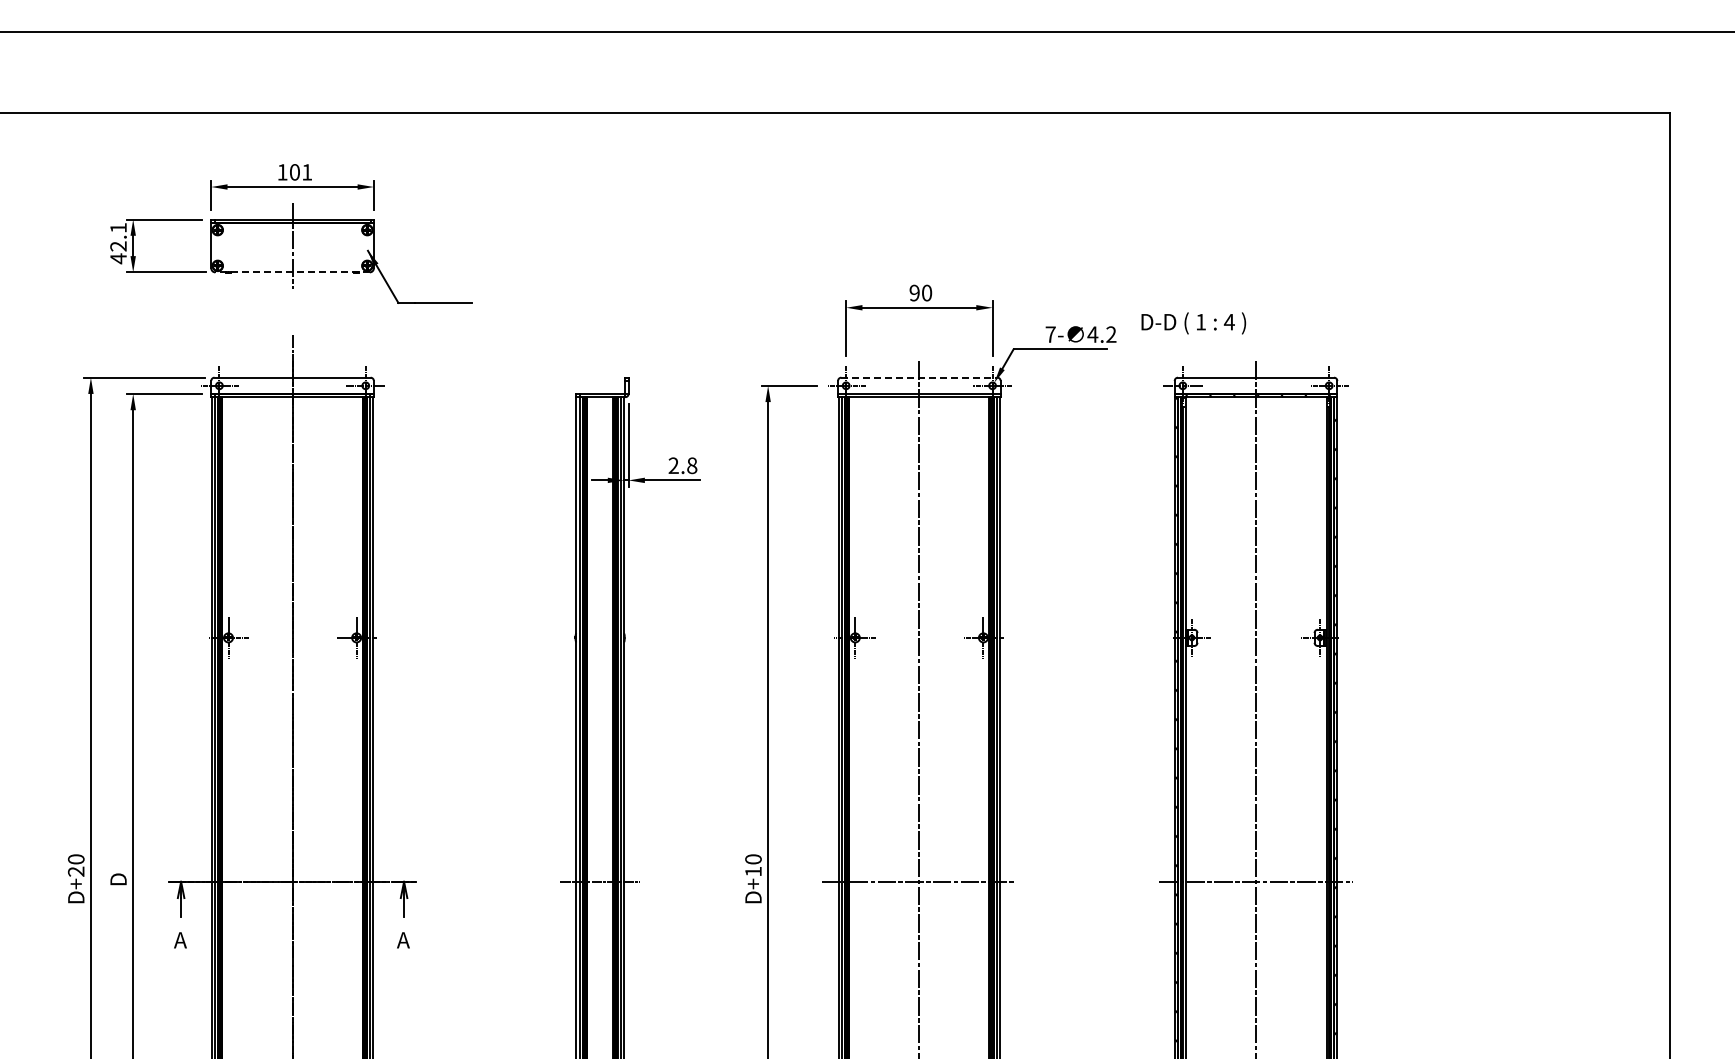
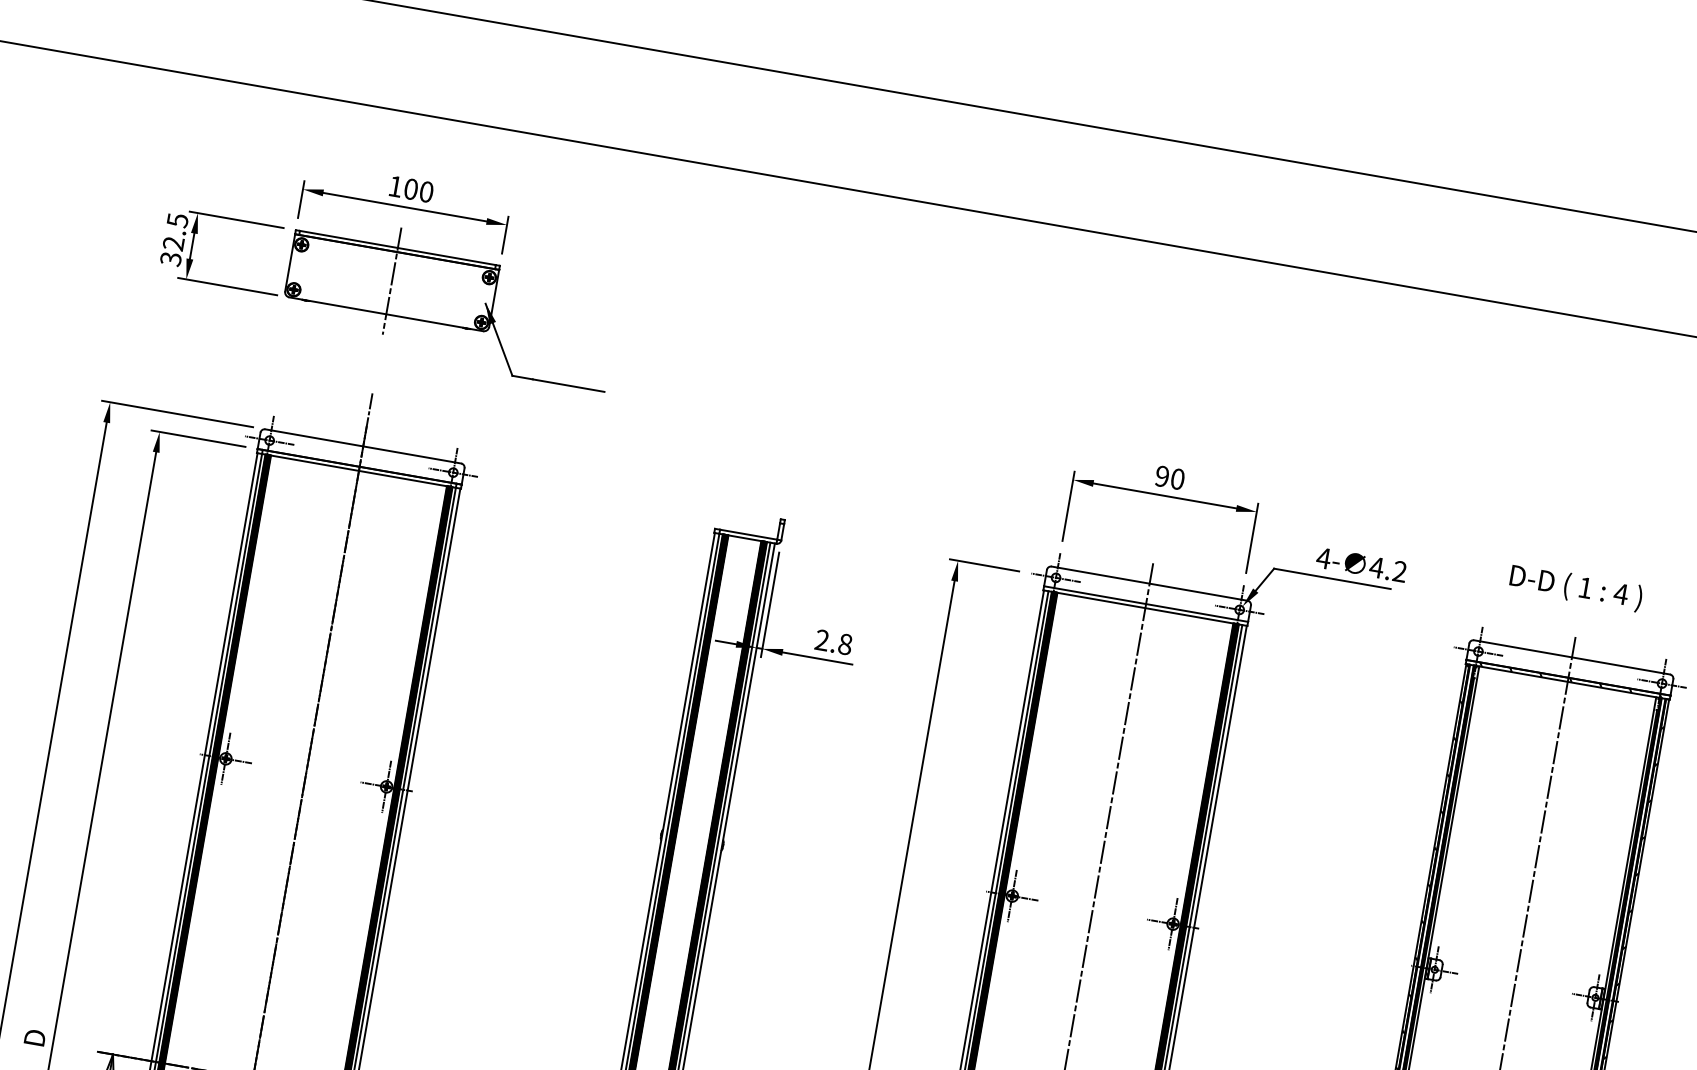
text: (307, 172) -> (426, 192), 101 -> 100
text: (118, 243) -> (174, 239), 42.1 -> 32.5
line: (292, 272) -> (386, 314), dashed -> solid
text: (1193, 323) -> (1575, 587), moved
text: (1050, 334) -> (1323, 558), 7- -> 4-
line: (919, 377) -> (1149, 583), dashed -> solid

